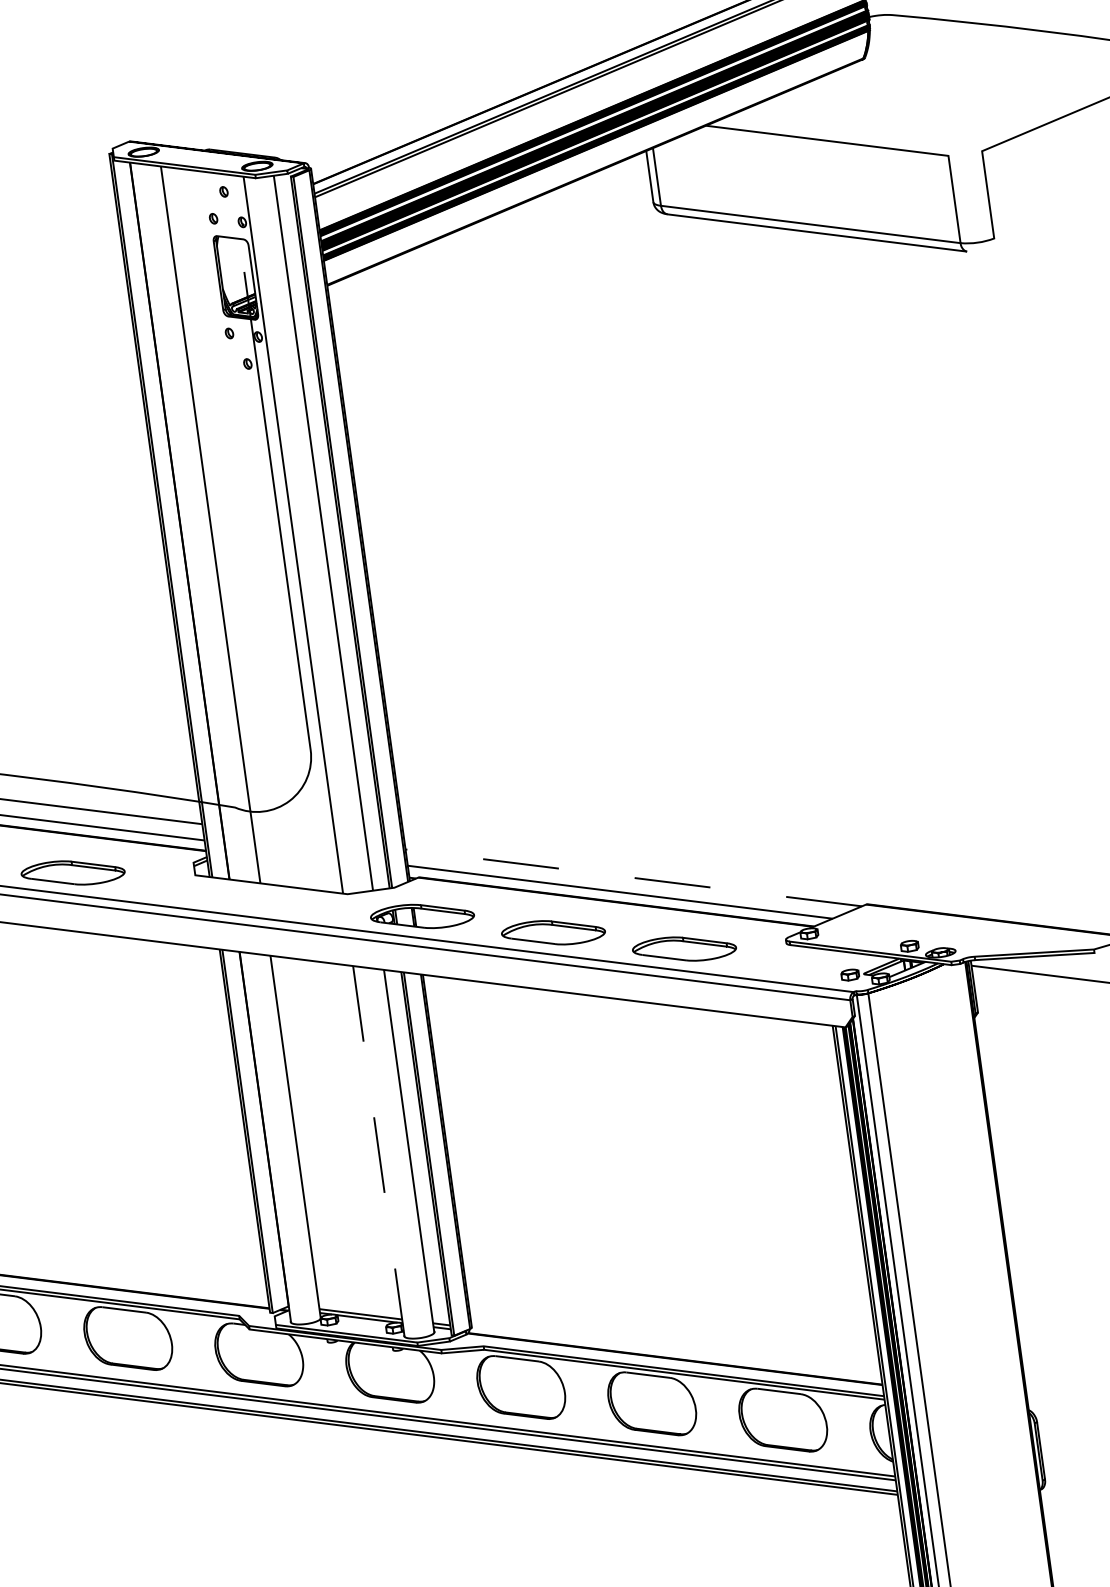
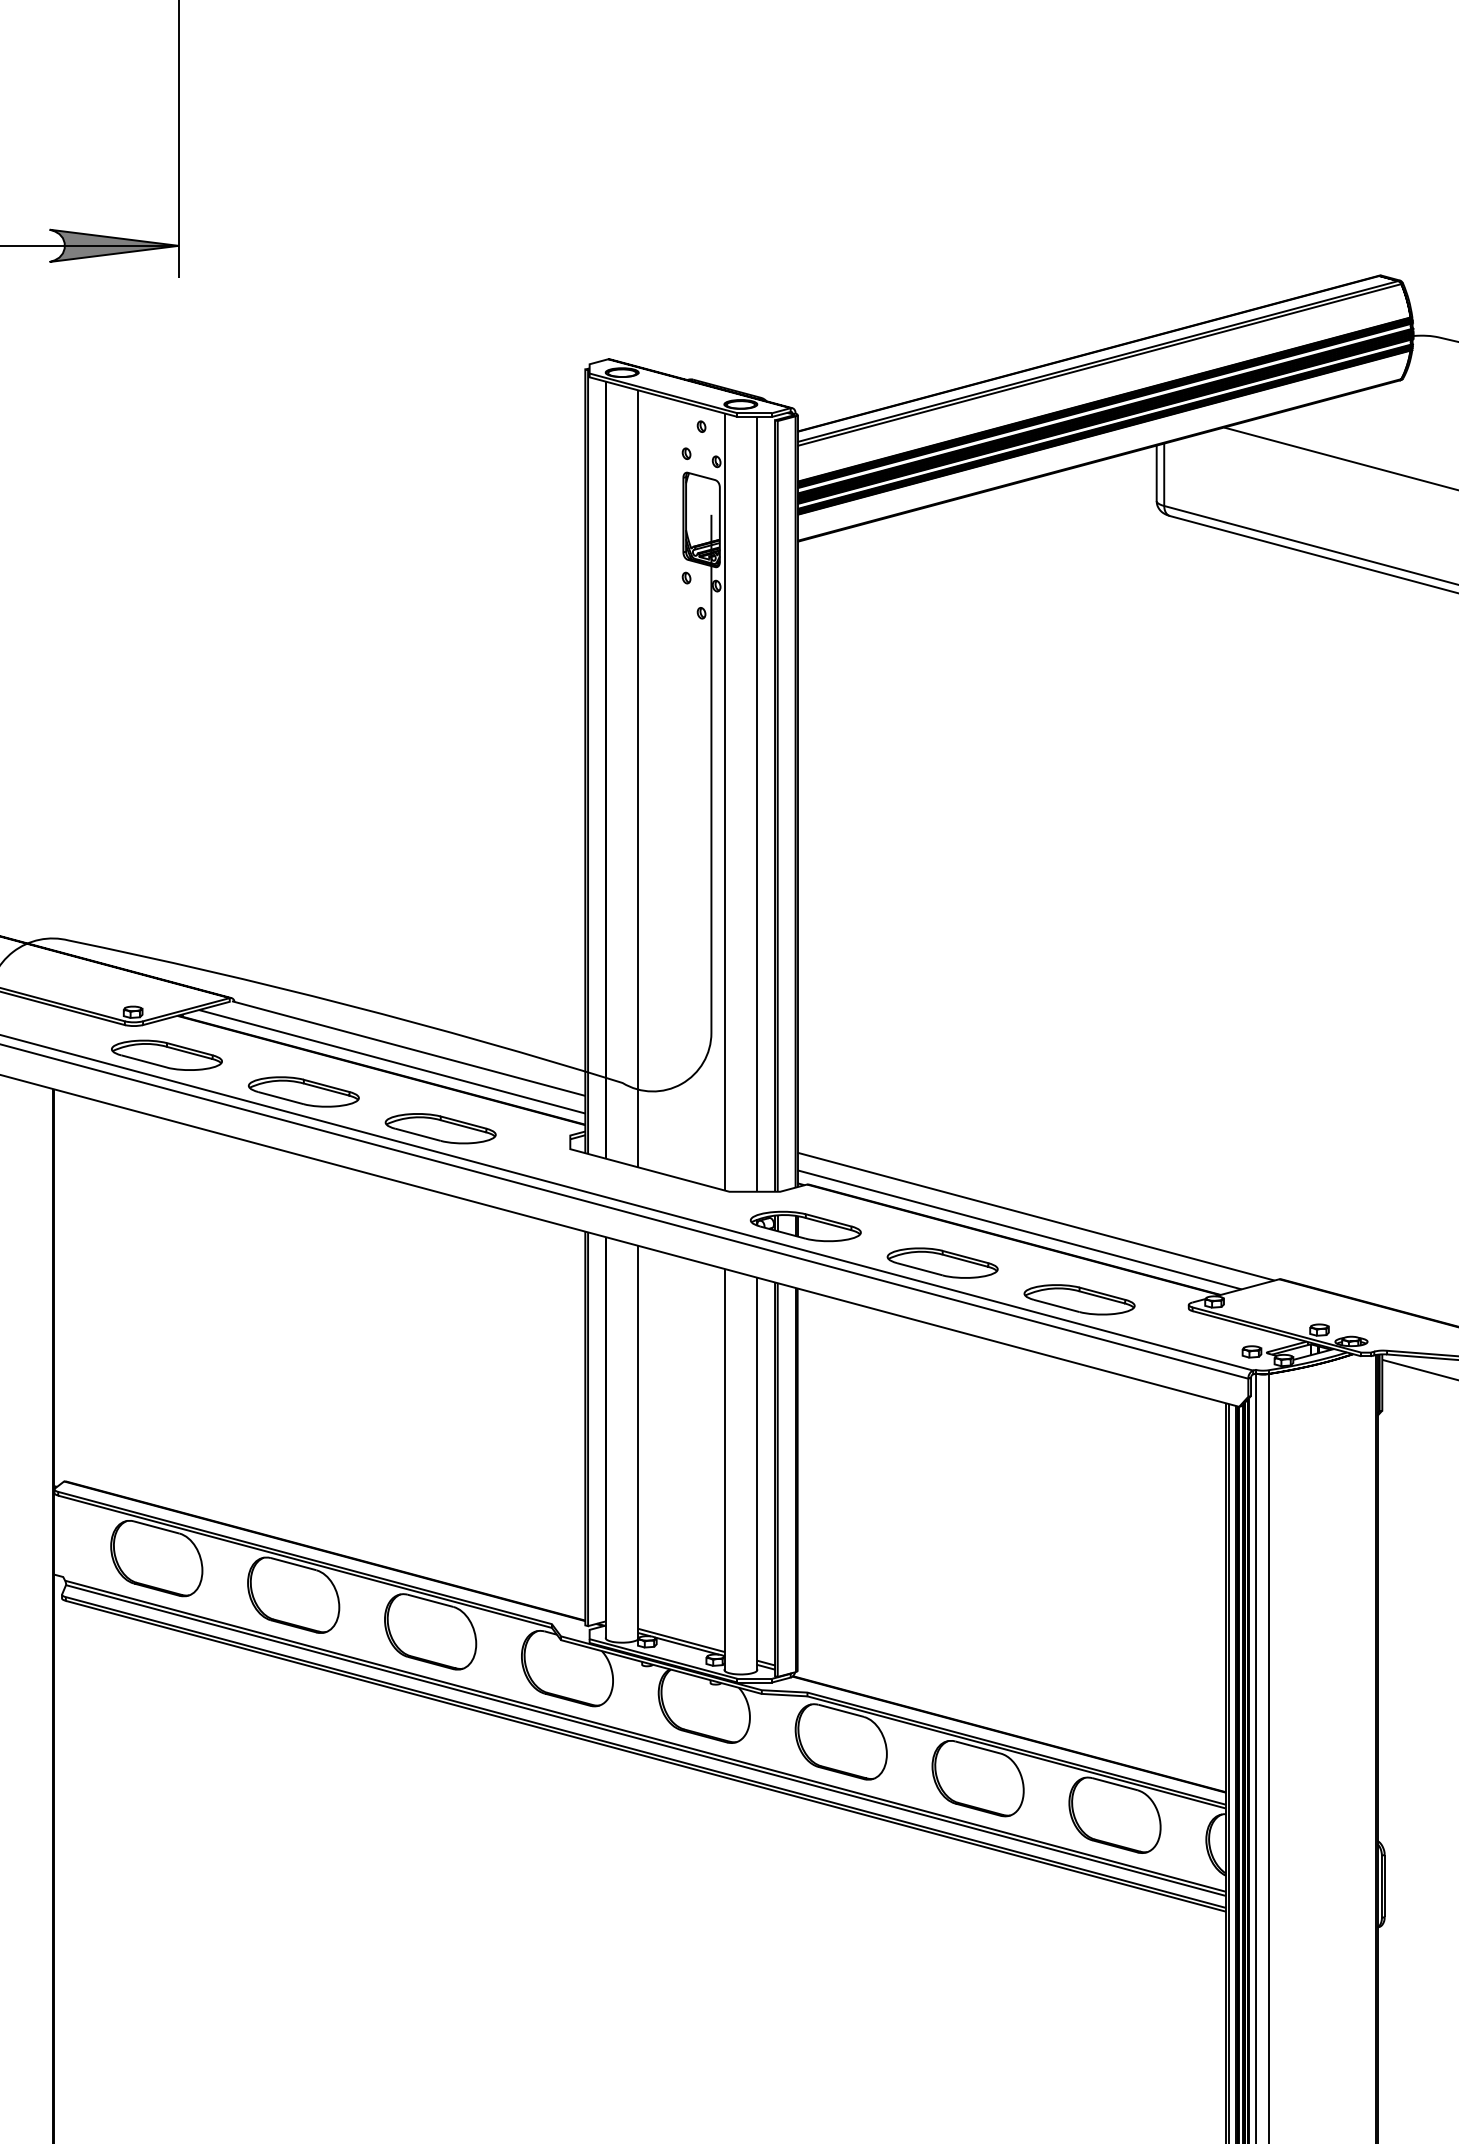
line: (634, 877) -> (1036, 1216), dashed -> solid
line: (378, 1151) -> (724, 1469), dashed -> solid

